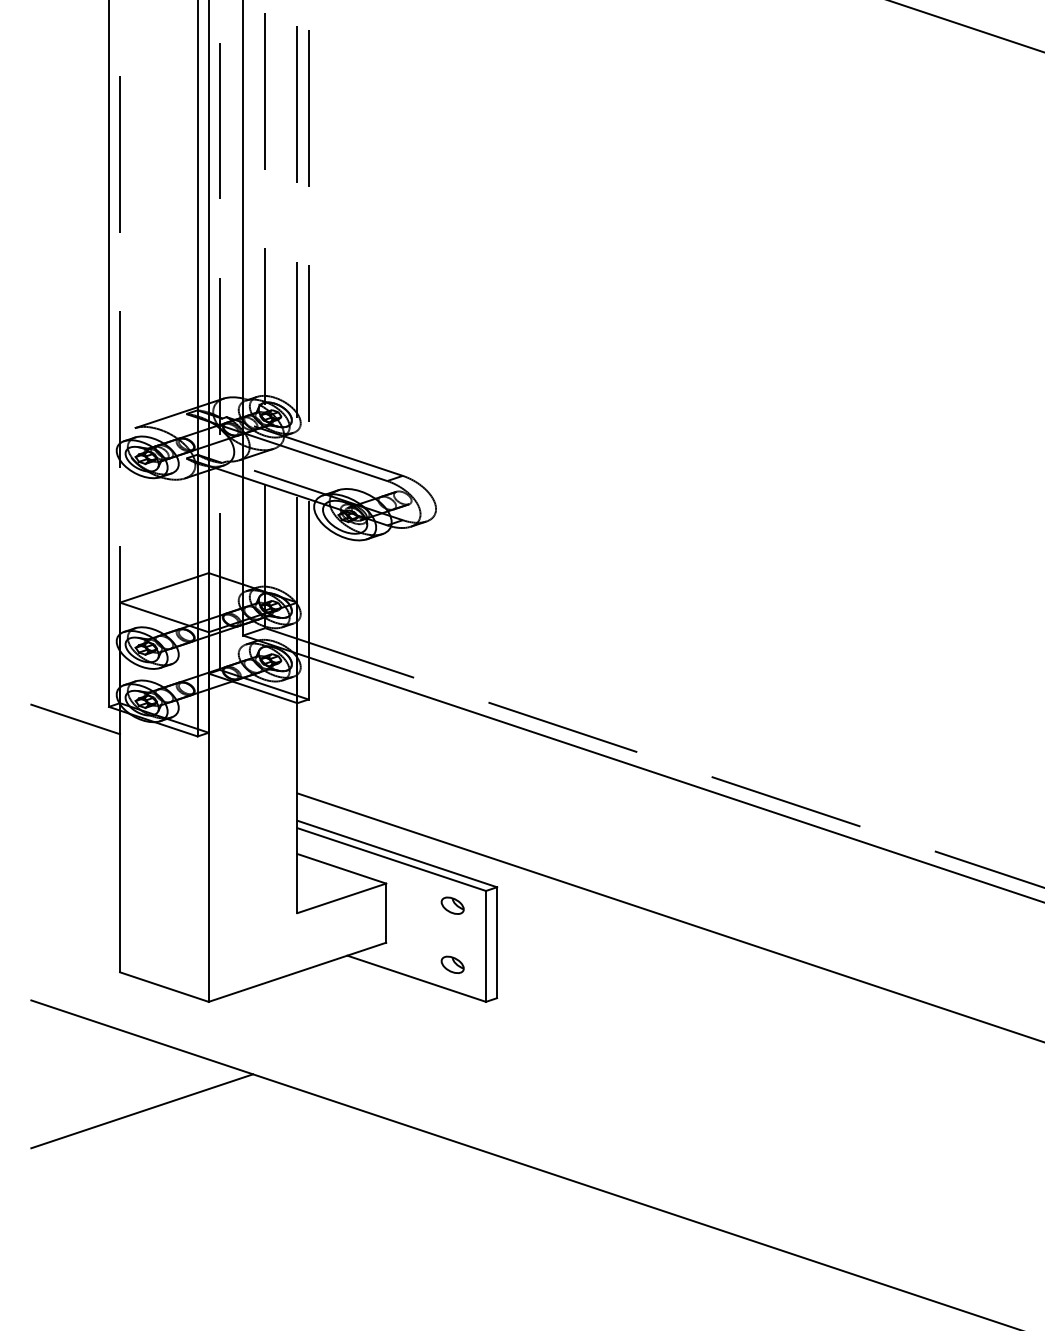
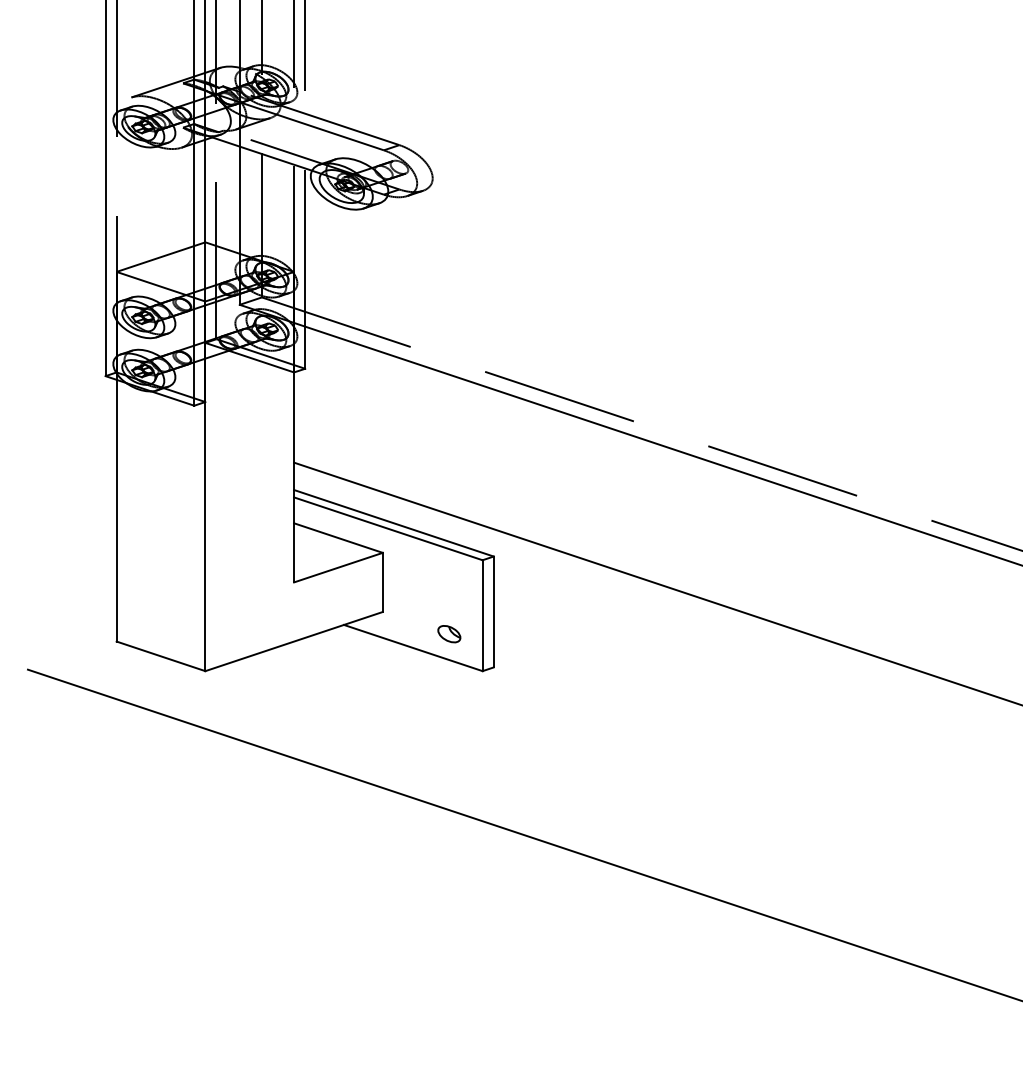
line: (75, 719) -> (72, 388), removed
part: (452, 905) -> (449, 574), removed
line: (142, 1111) -> (139, 780), removed

